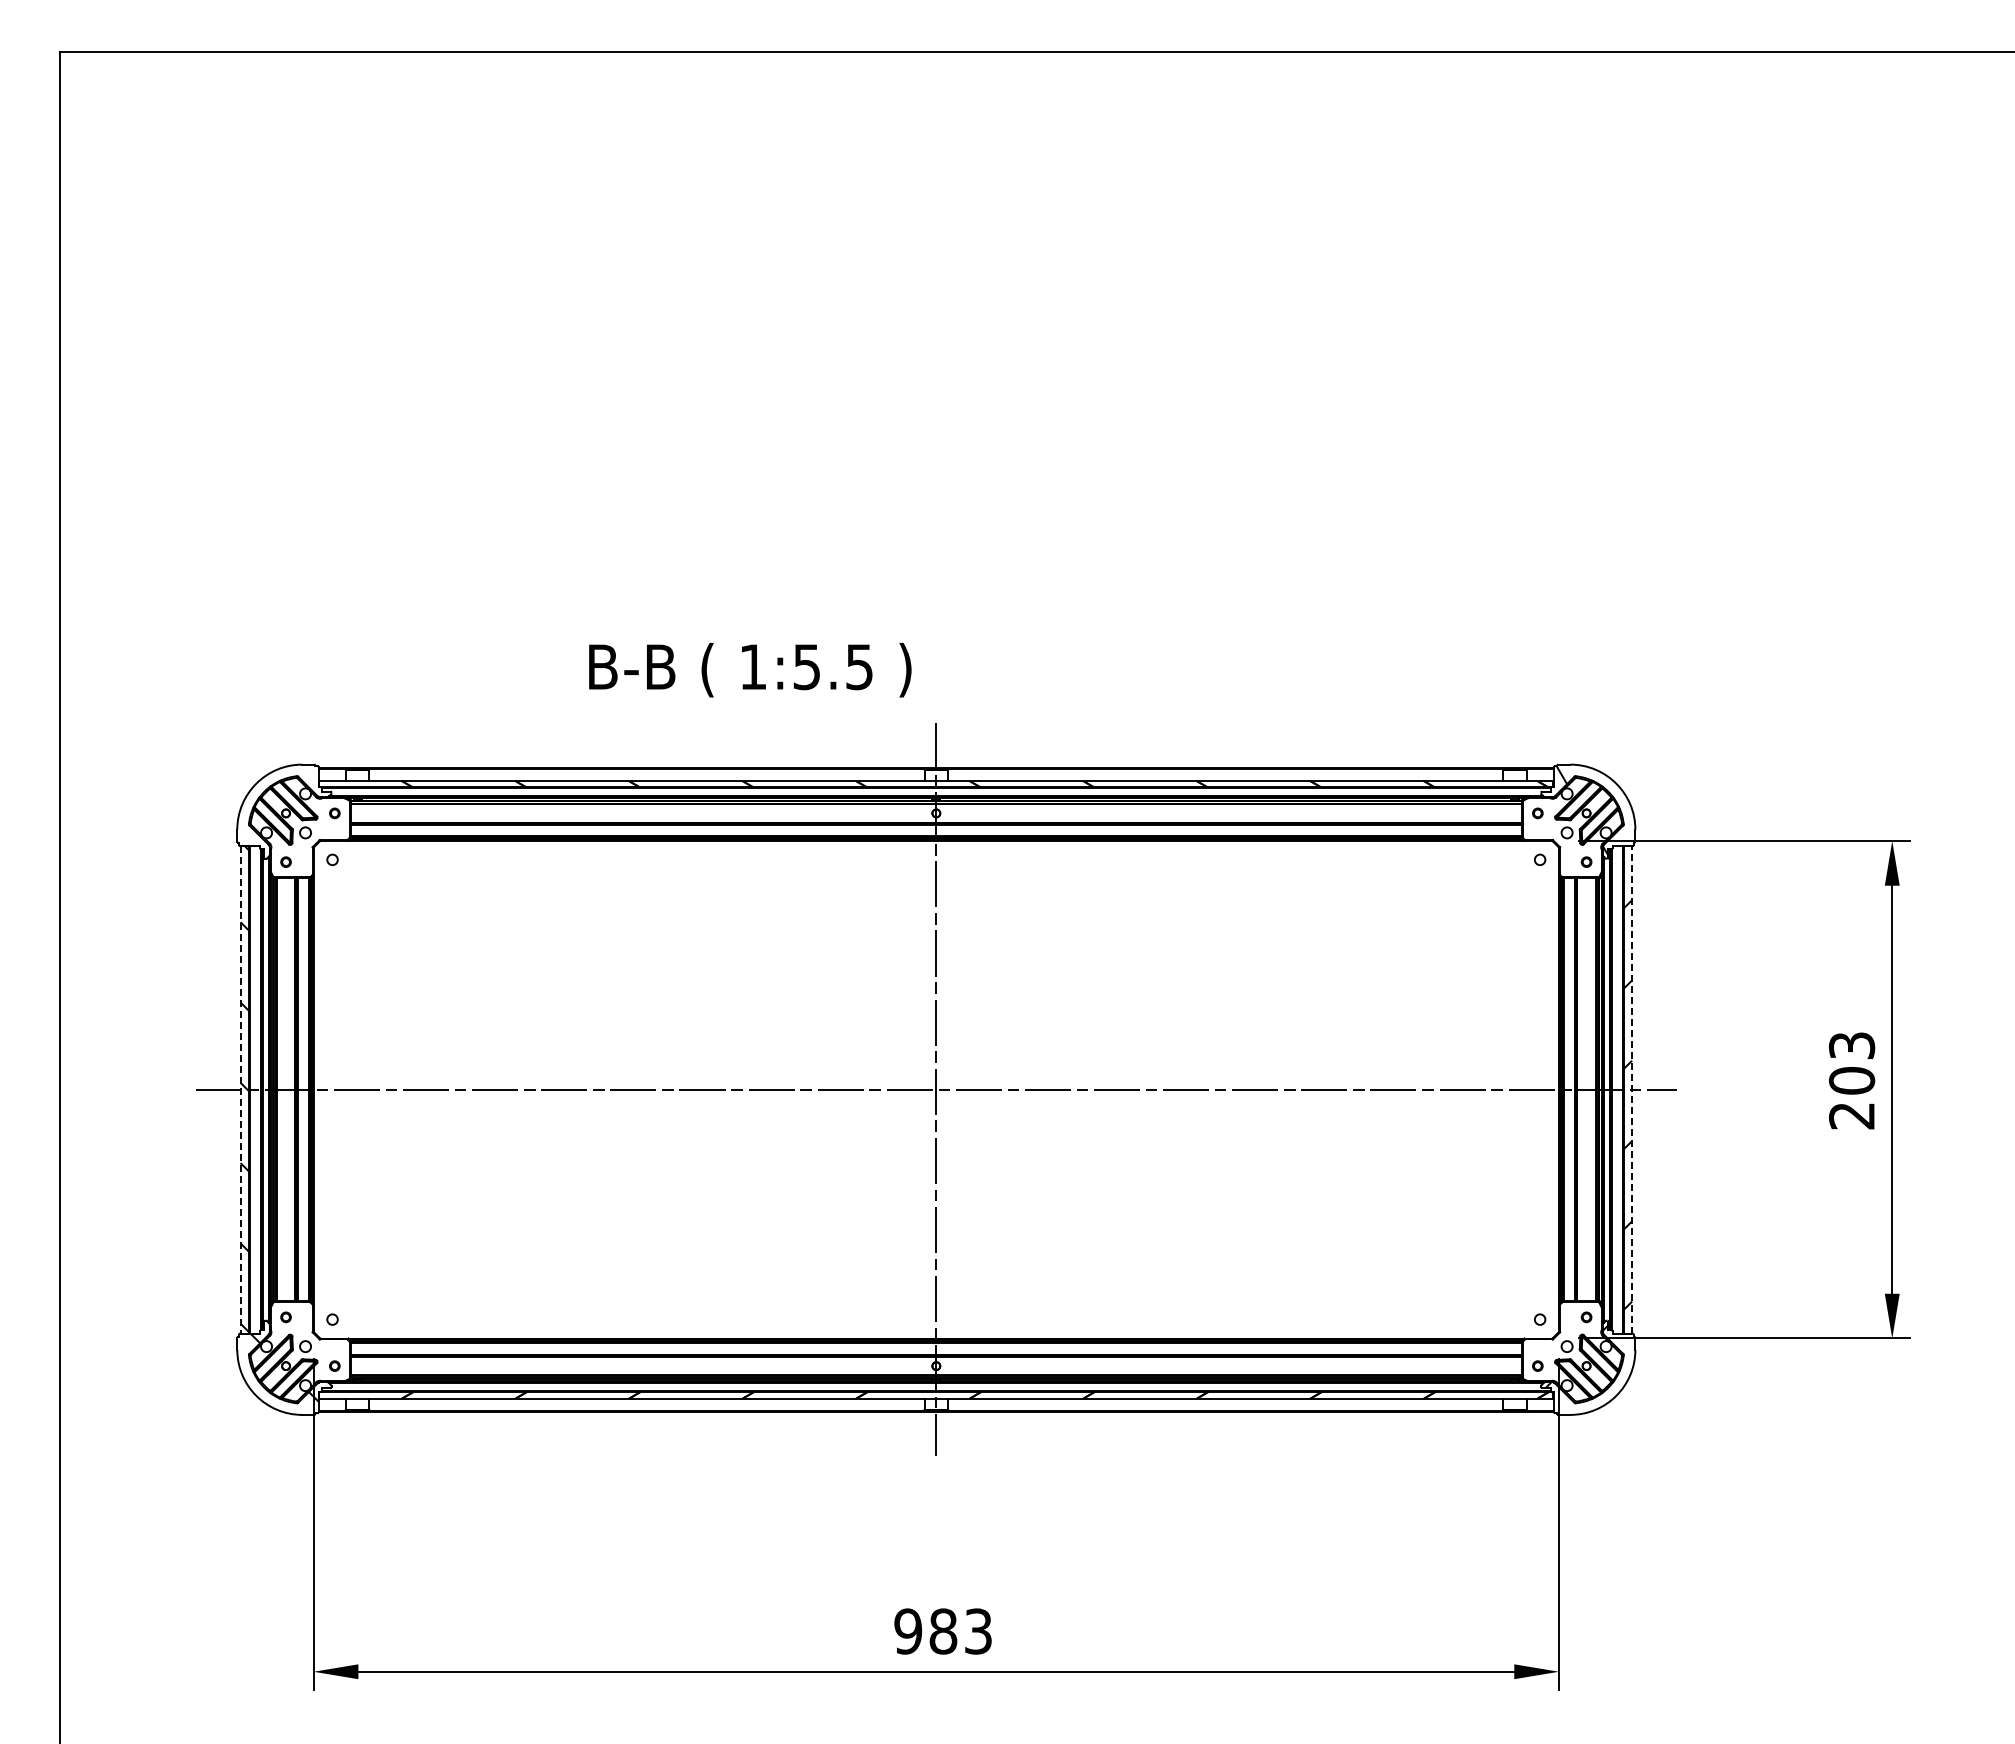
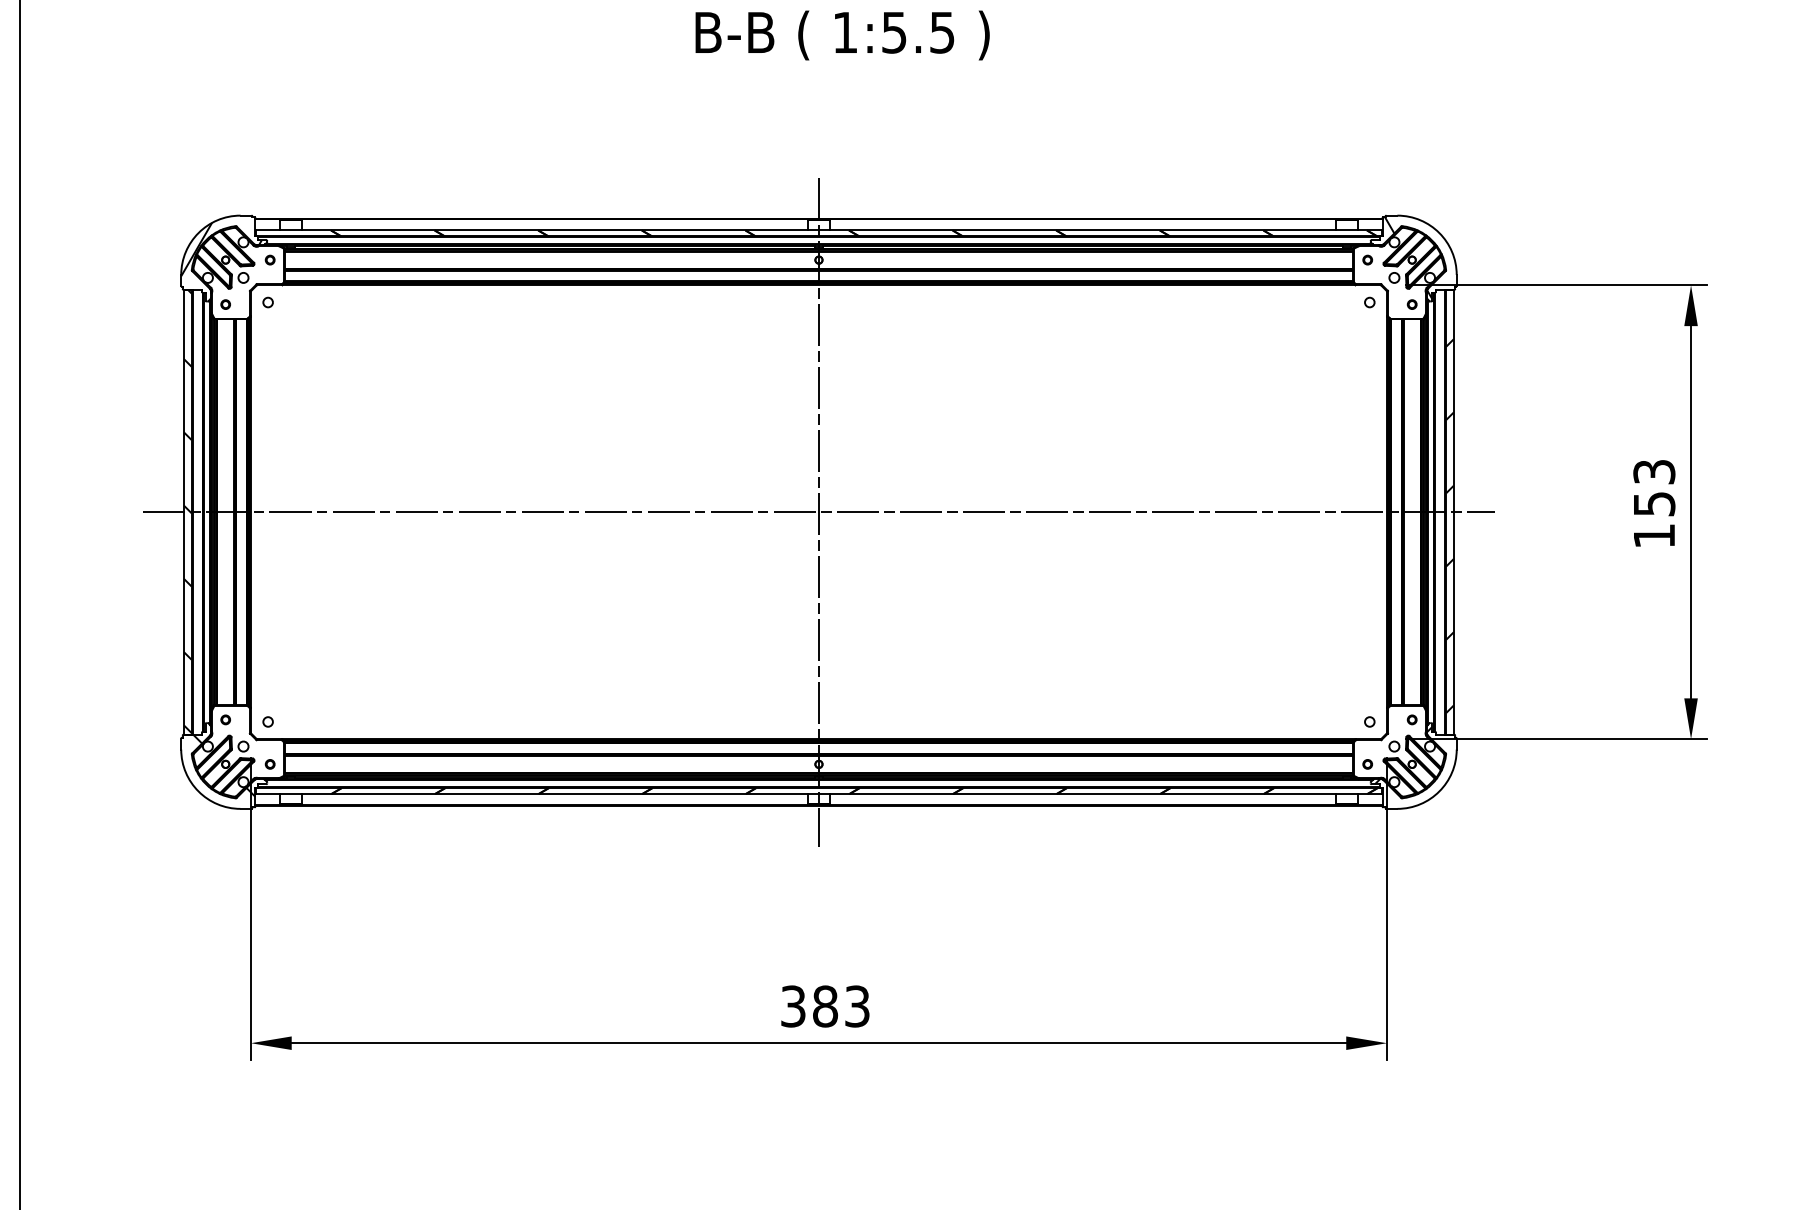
text: (750, 670) -> (842, 35), moved
hatch: (281, 801) -> (221, 249), added
line: (240, 1089) -> (184, 512), dashed -> solid
line: (1632, 1089) -> (1454, 512), dashed -> solid
text: (1852, 1098) -> (1654, 520), 203 -> 153
text: (908, 1631) -> (793, 1006), 983 -> 383

